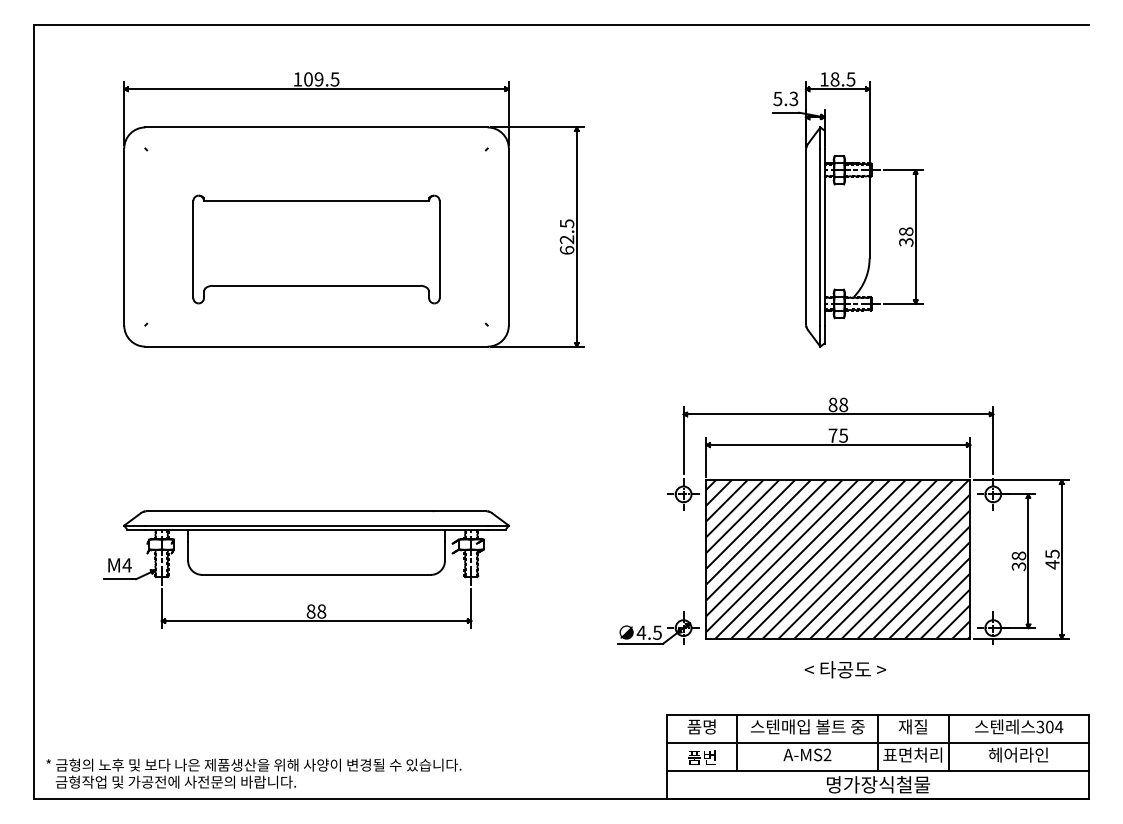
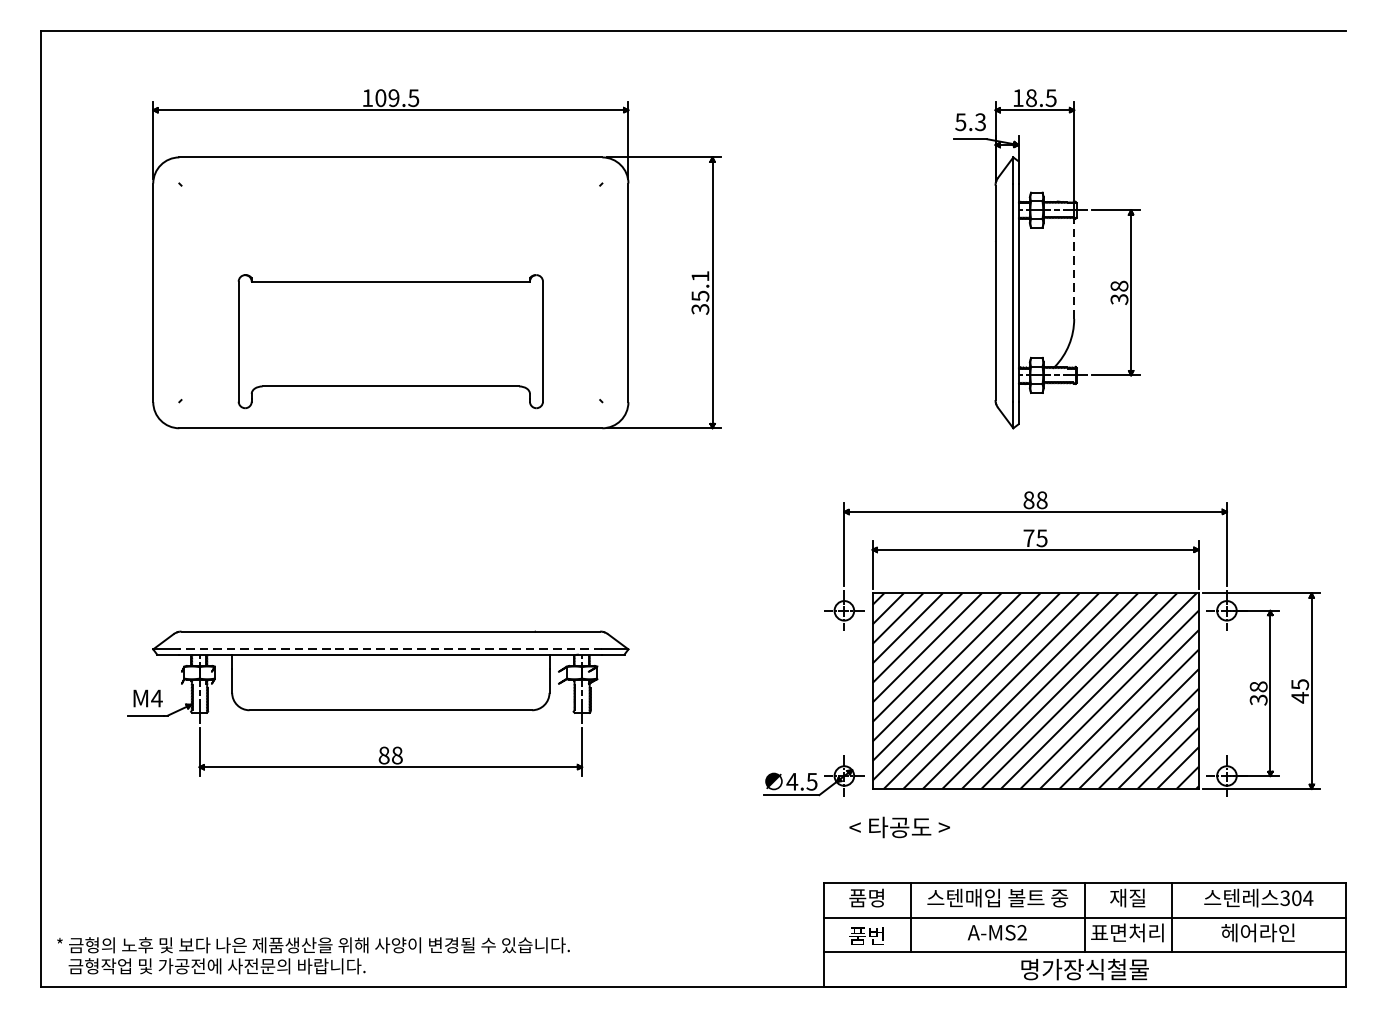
line: (869, 219) -> (1074, 271), solid -> dashed
text: (566, 236) -> (699, 292), 62.5 -> 35.1
part: (316, 249) -> (390, 341), moved
line: (316, 525) -> (390, 649), solid -> dashed
text: (845, 669) -> (899, 827), moved

